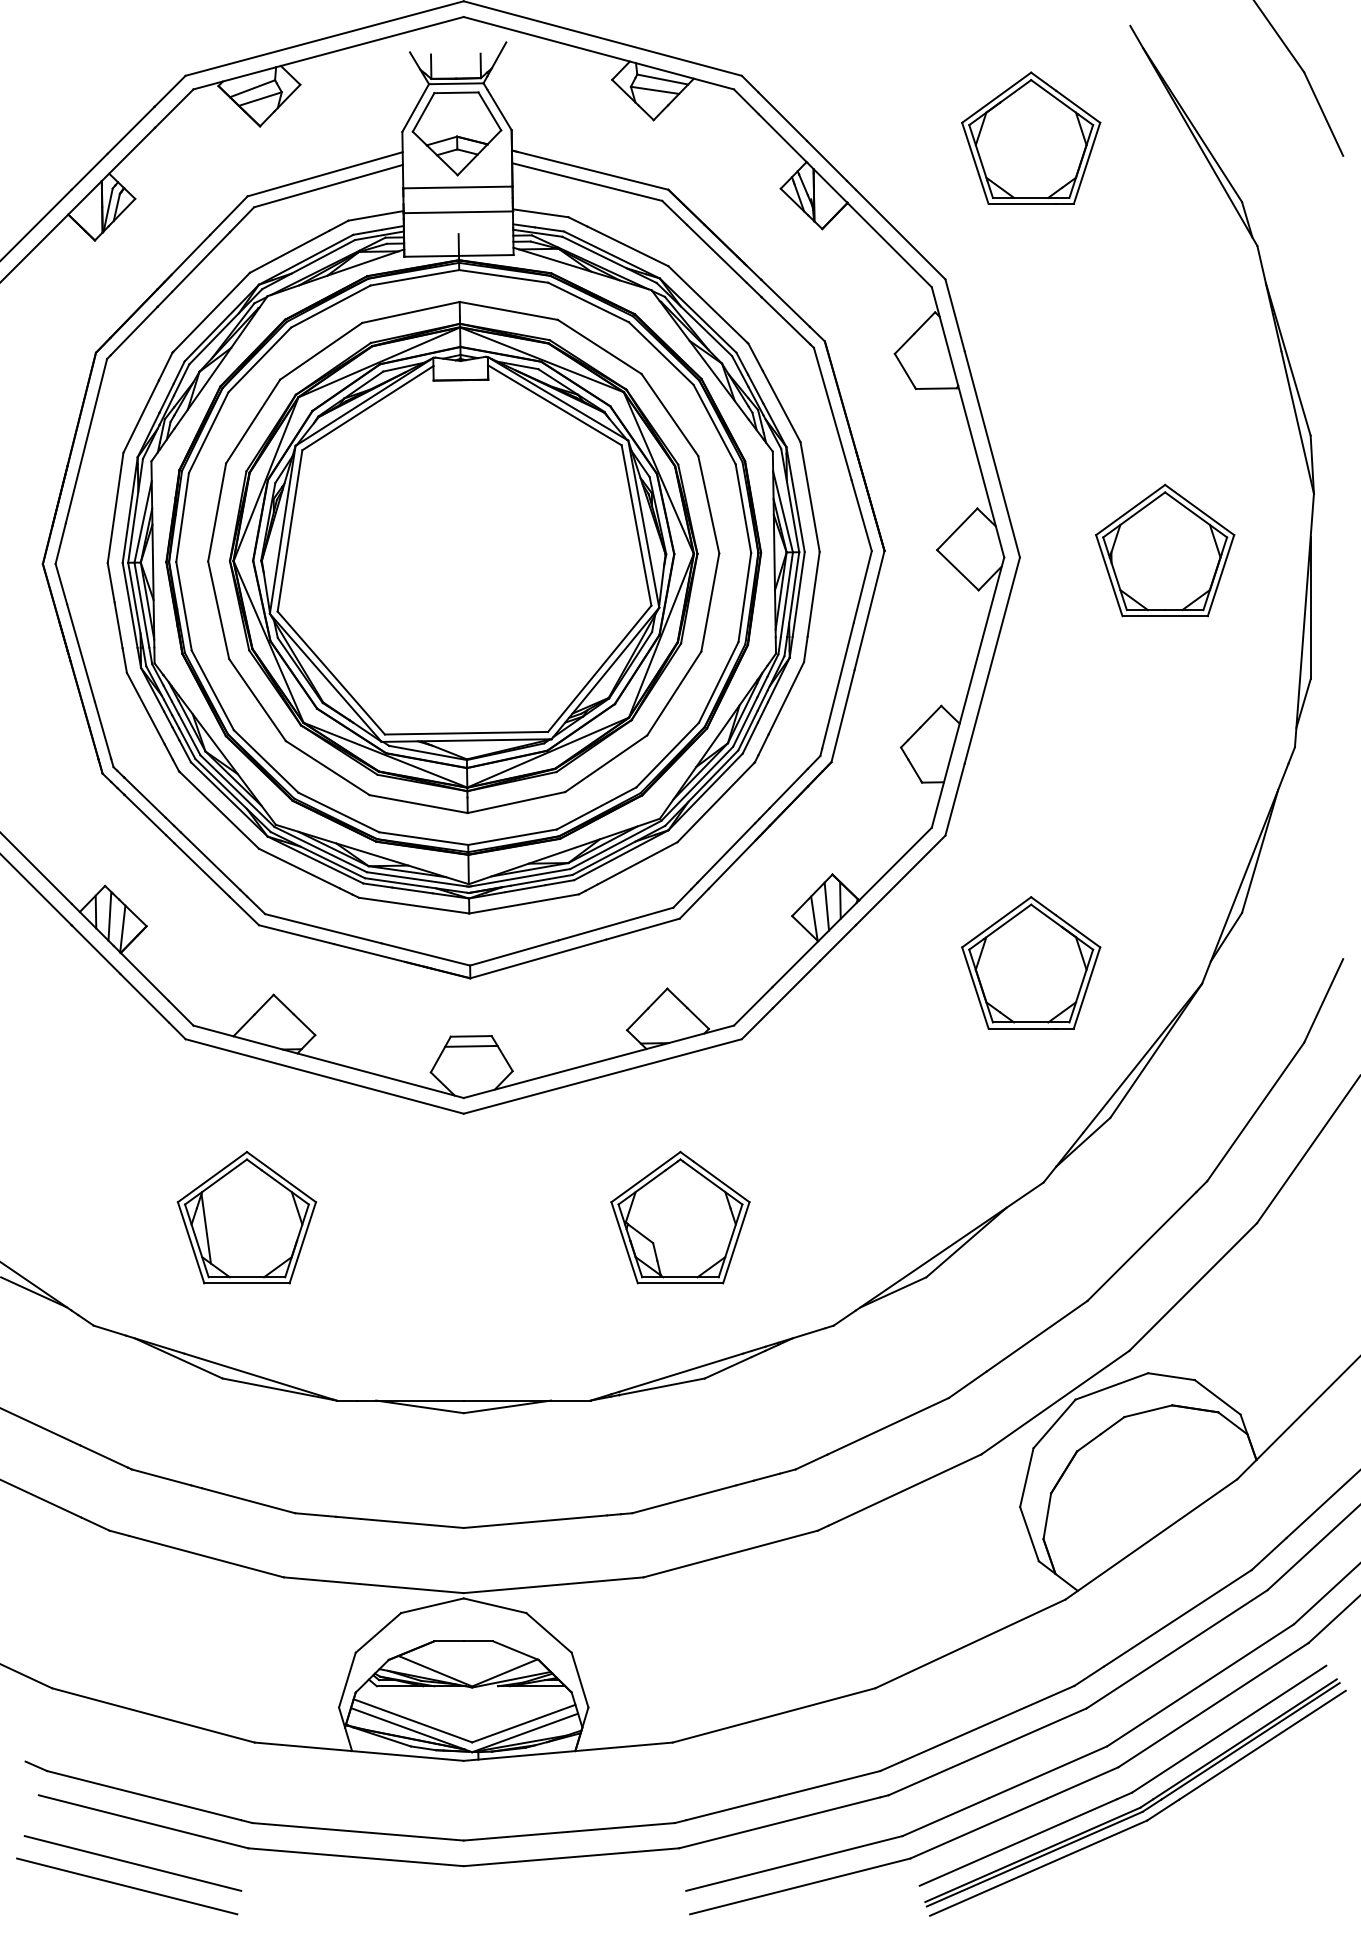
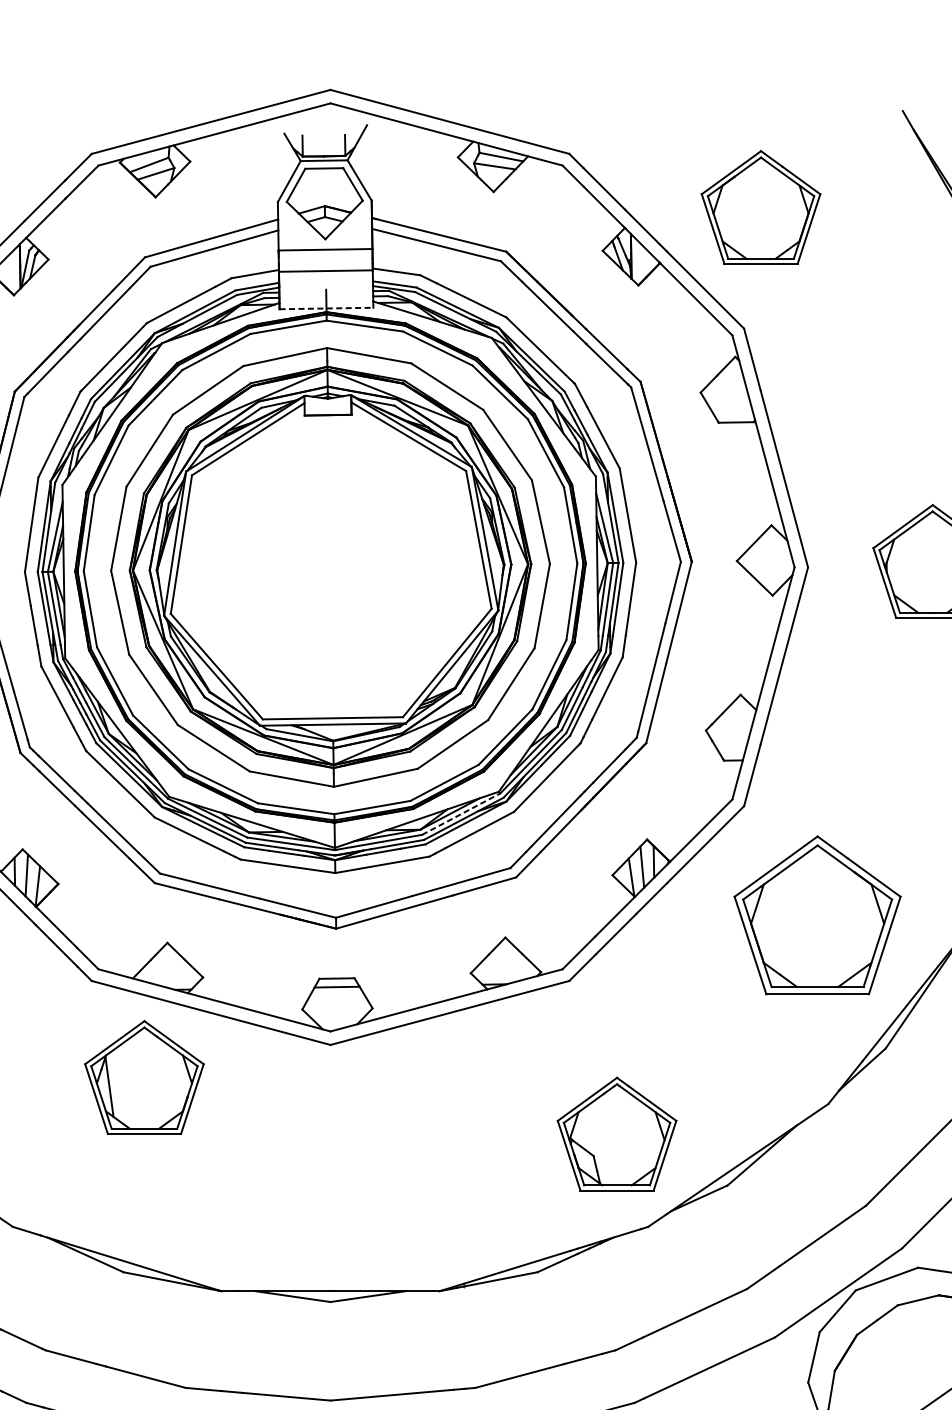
part: (1031, 137) -> (761, 206), moved
line: (458, 255) -> (326, 308), solid -> dashed
line: (615, 844) -> (460, 813), solid -> dashed
part: (1031, 962) -> (817, 915), size x1.4
part: (246, 1217) -> (144, 1077), moved
part: (680, 1217) -> (617, 1134), moved

